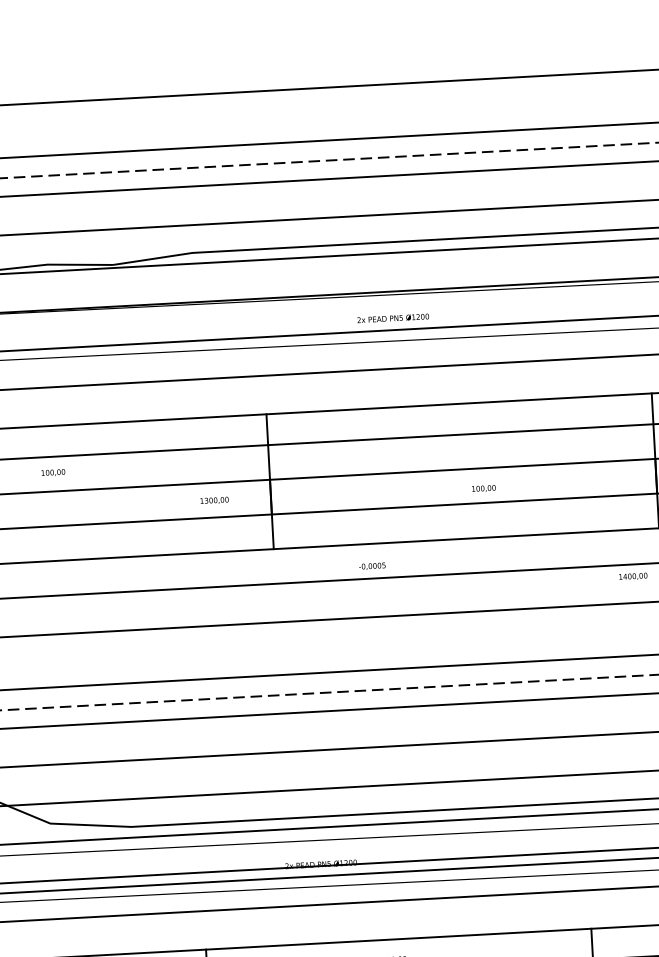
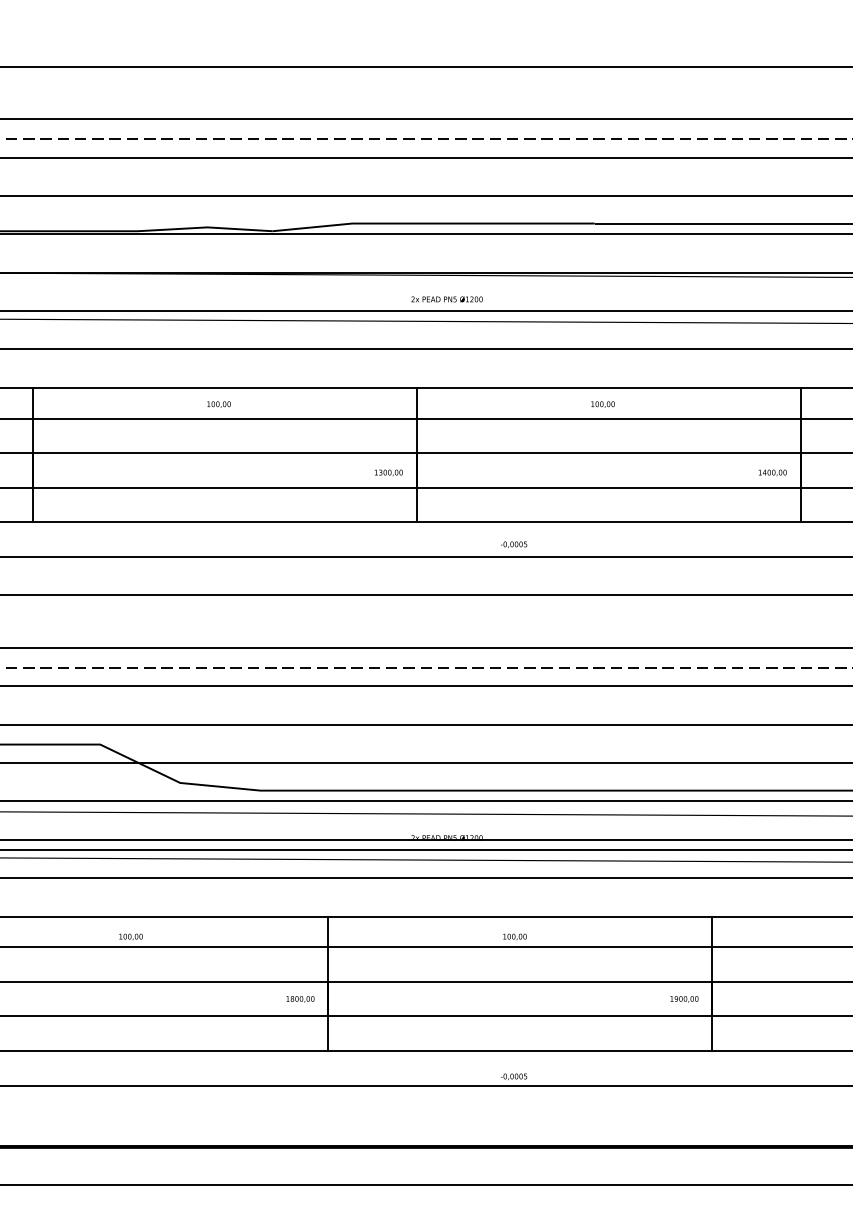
text: (392, 318) -> (446, 299), moved
text: (52, 472) -> (218, 404), moved
text: (483, 488) -> (602, 404), moved
text: (214, 500) -> (388, 472), moved
text: (633, 576) -> (772, 472), moved

